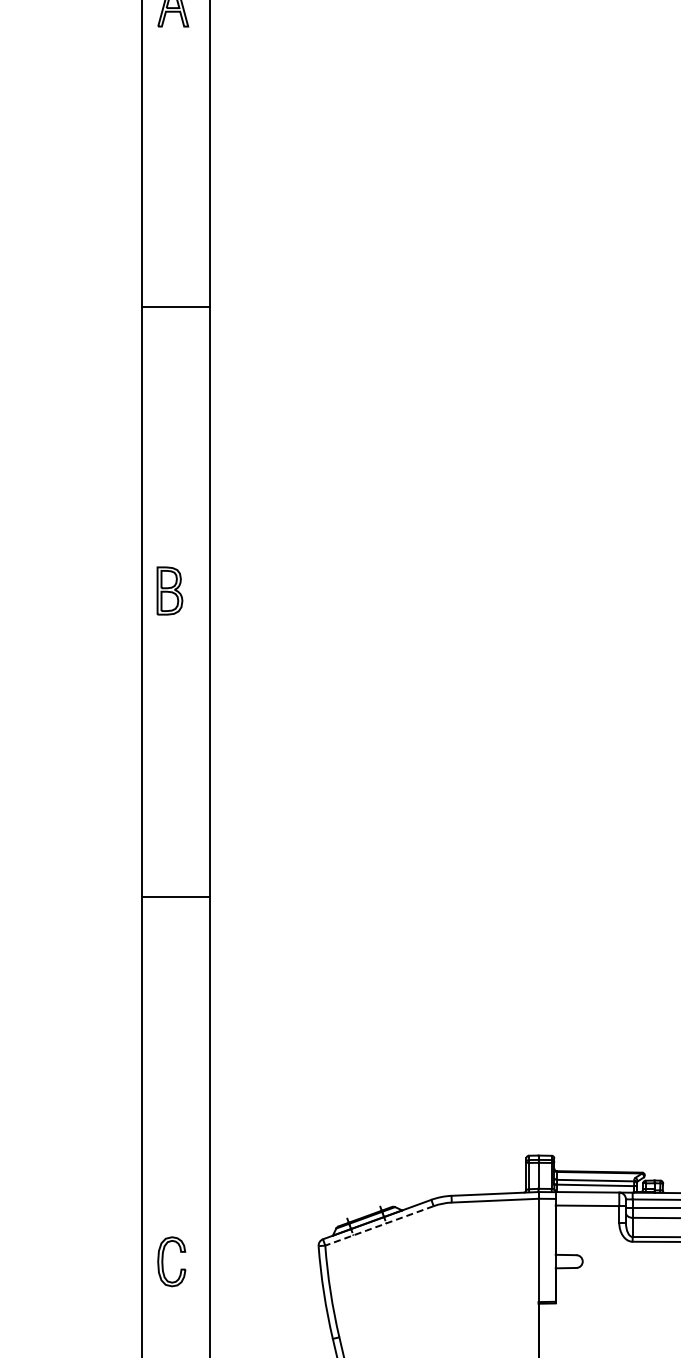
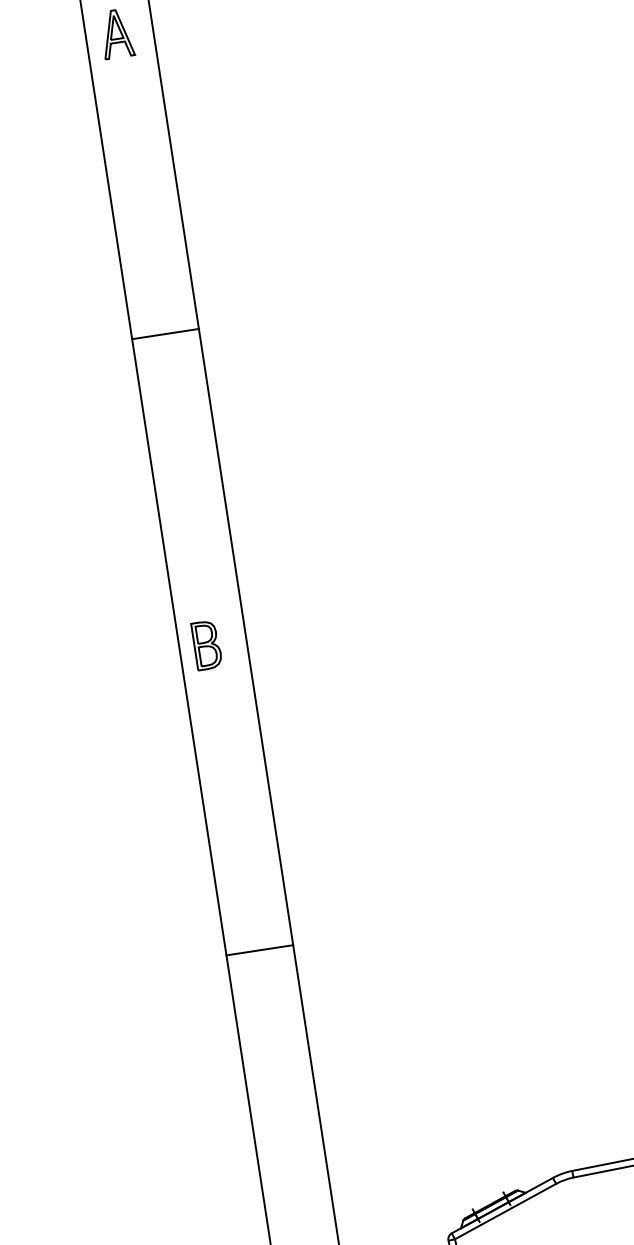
part: (169, 590) -> (206, 644), moved
line: (175, 897) -> (259, 950), moved
line: (379, 1225) -> (505, 1211), dashed -> solid

